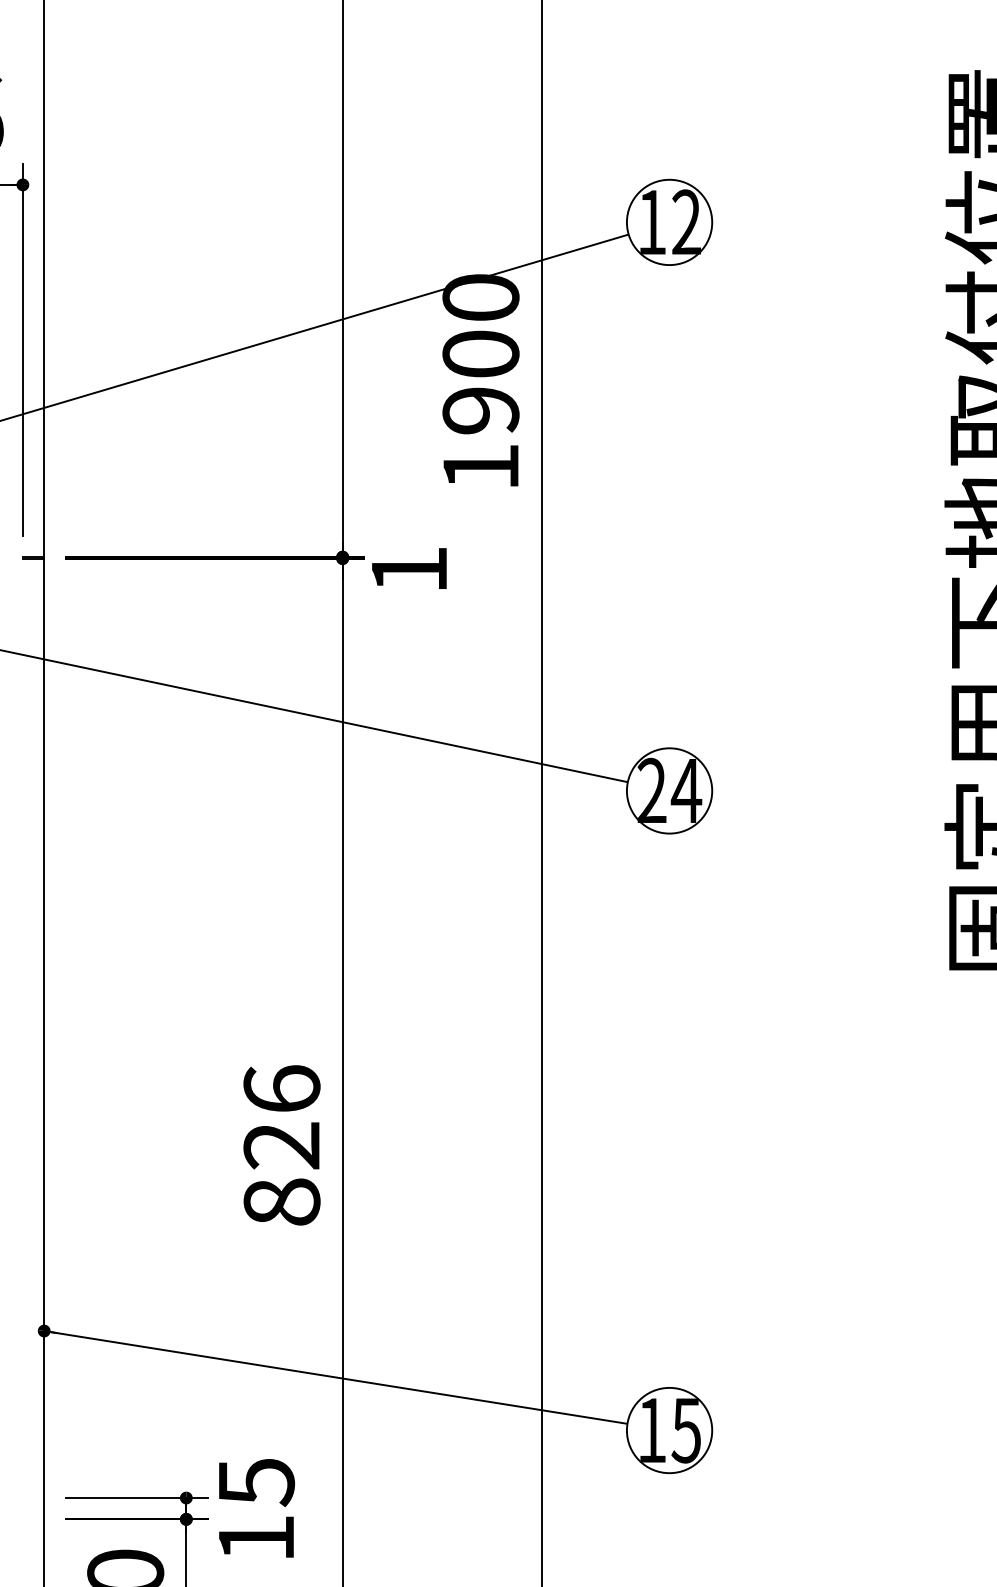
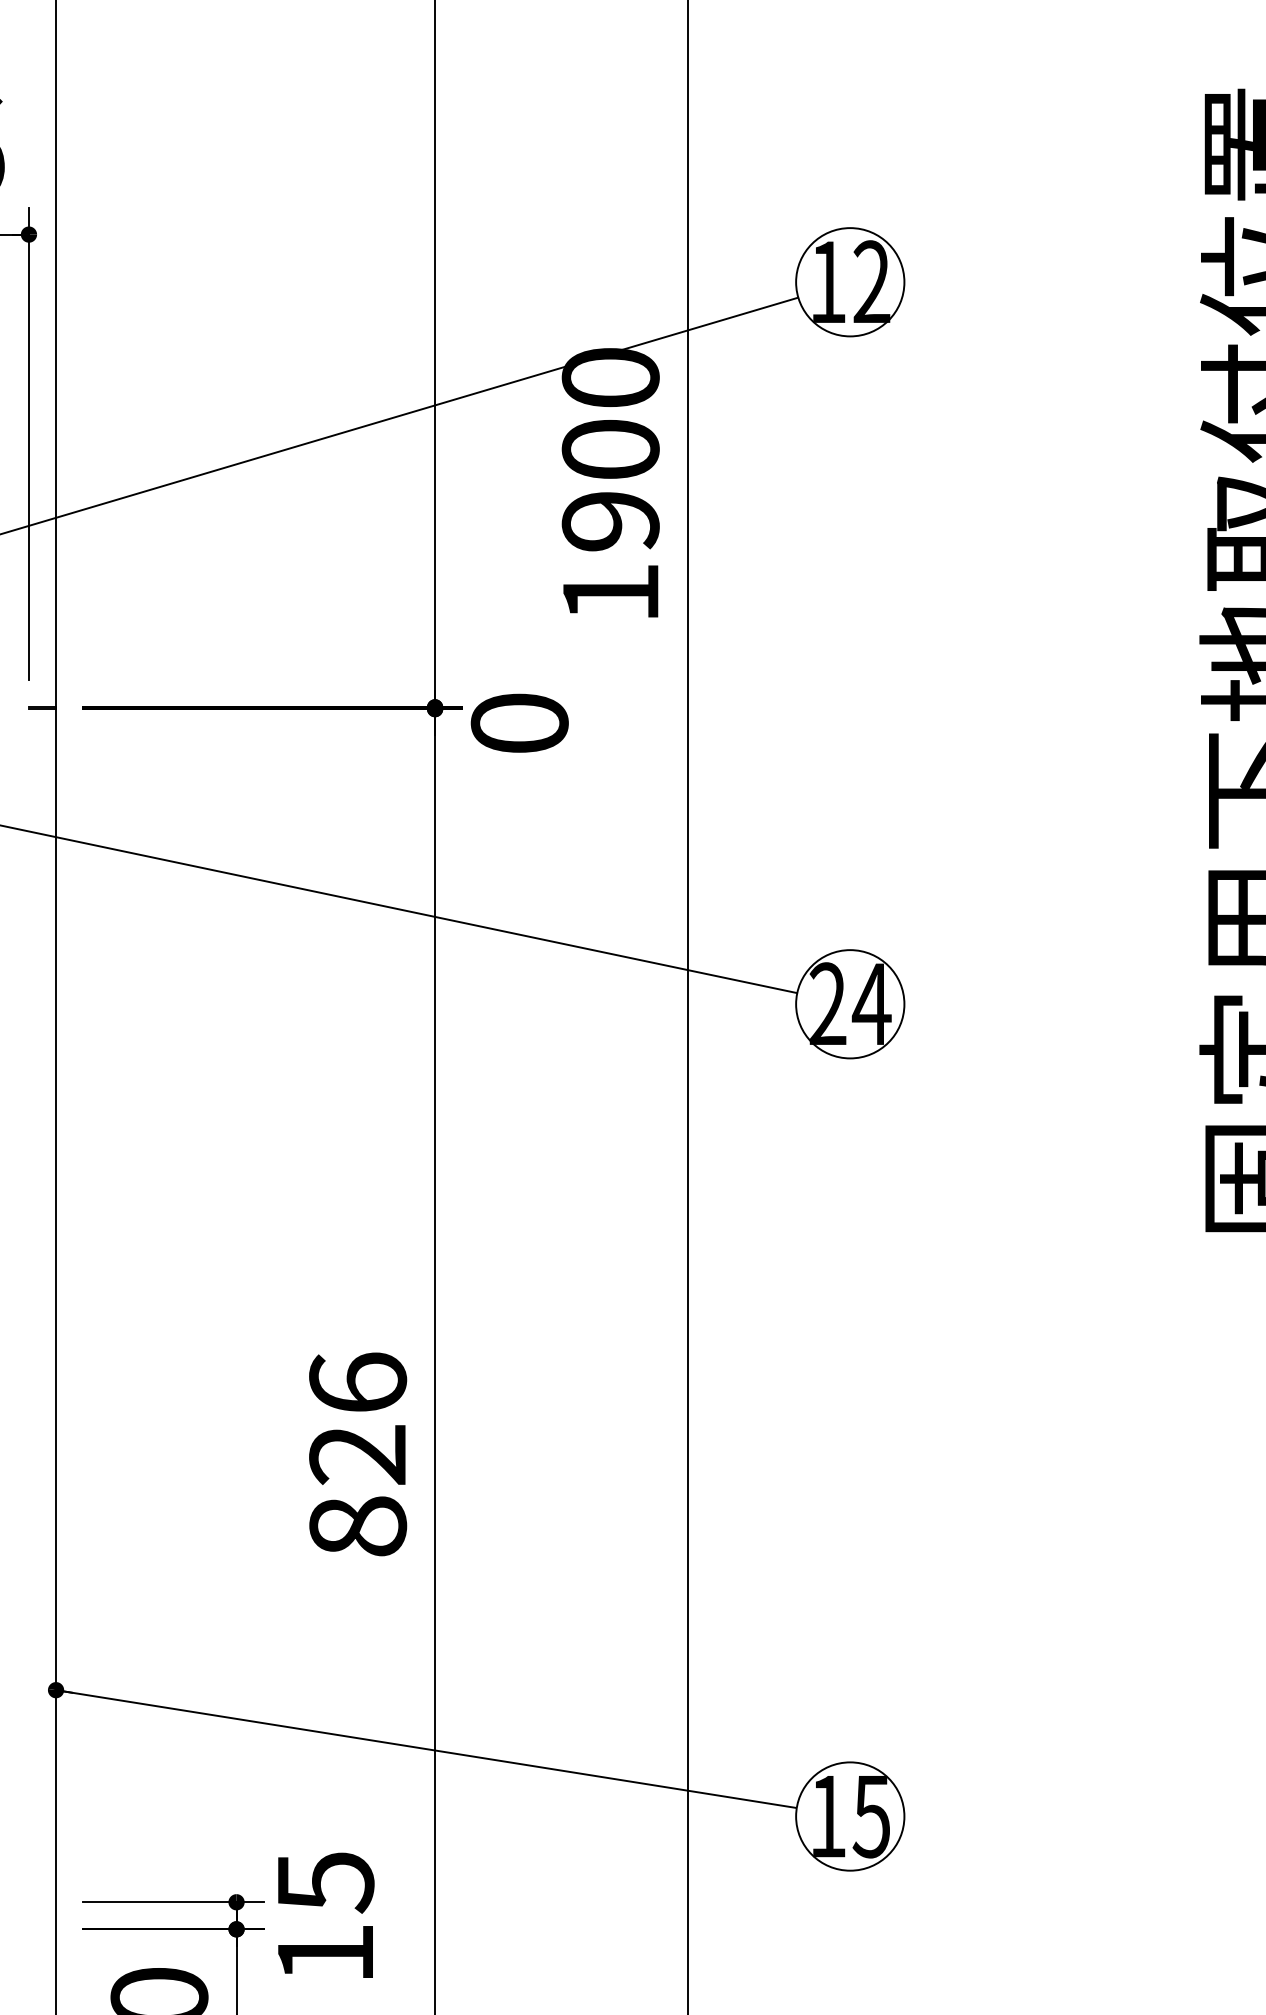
text: (409, 569) -> (519, 722), 1 -> 0

